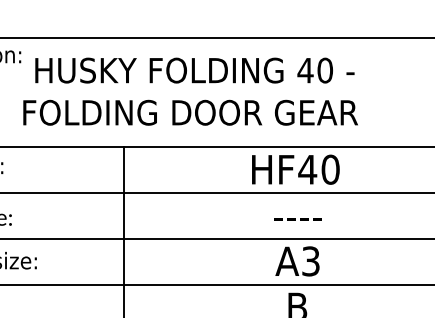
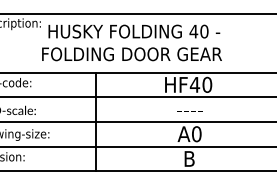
text: (310, 261) -> (196, 134), A3 -> A0

